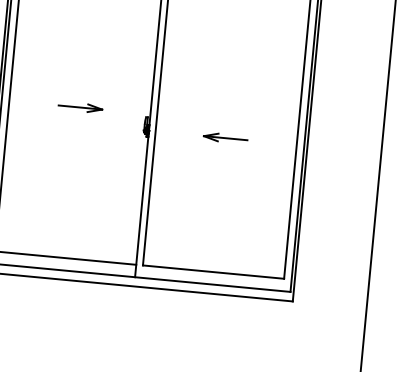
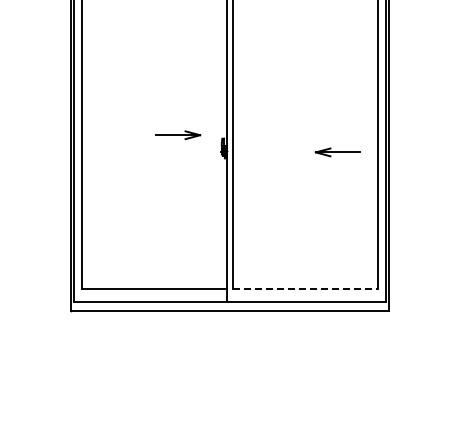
part: (81, 107) -> (178, 135), moved
part: (225, 138) -> (337, 152), moved
line: (214, 272) -> (306, 289), solid -> dashed

